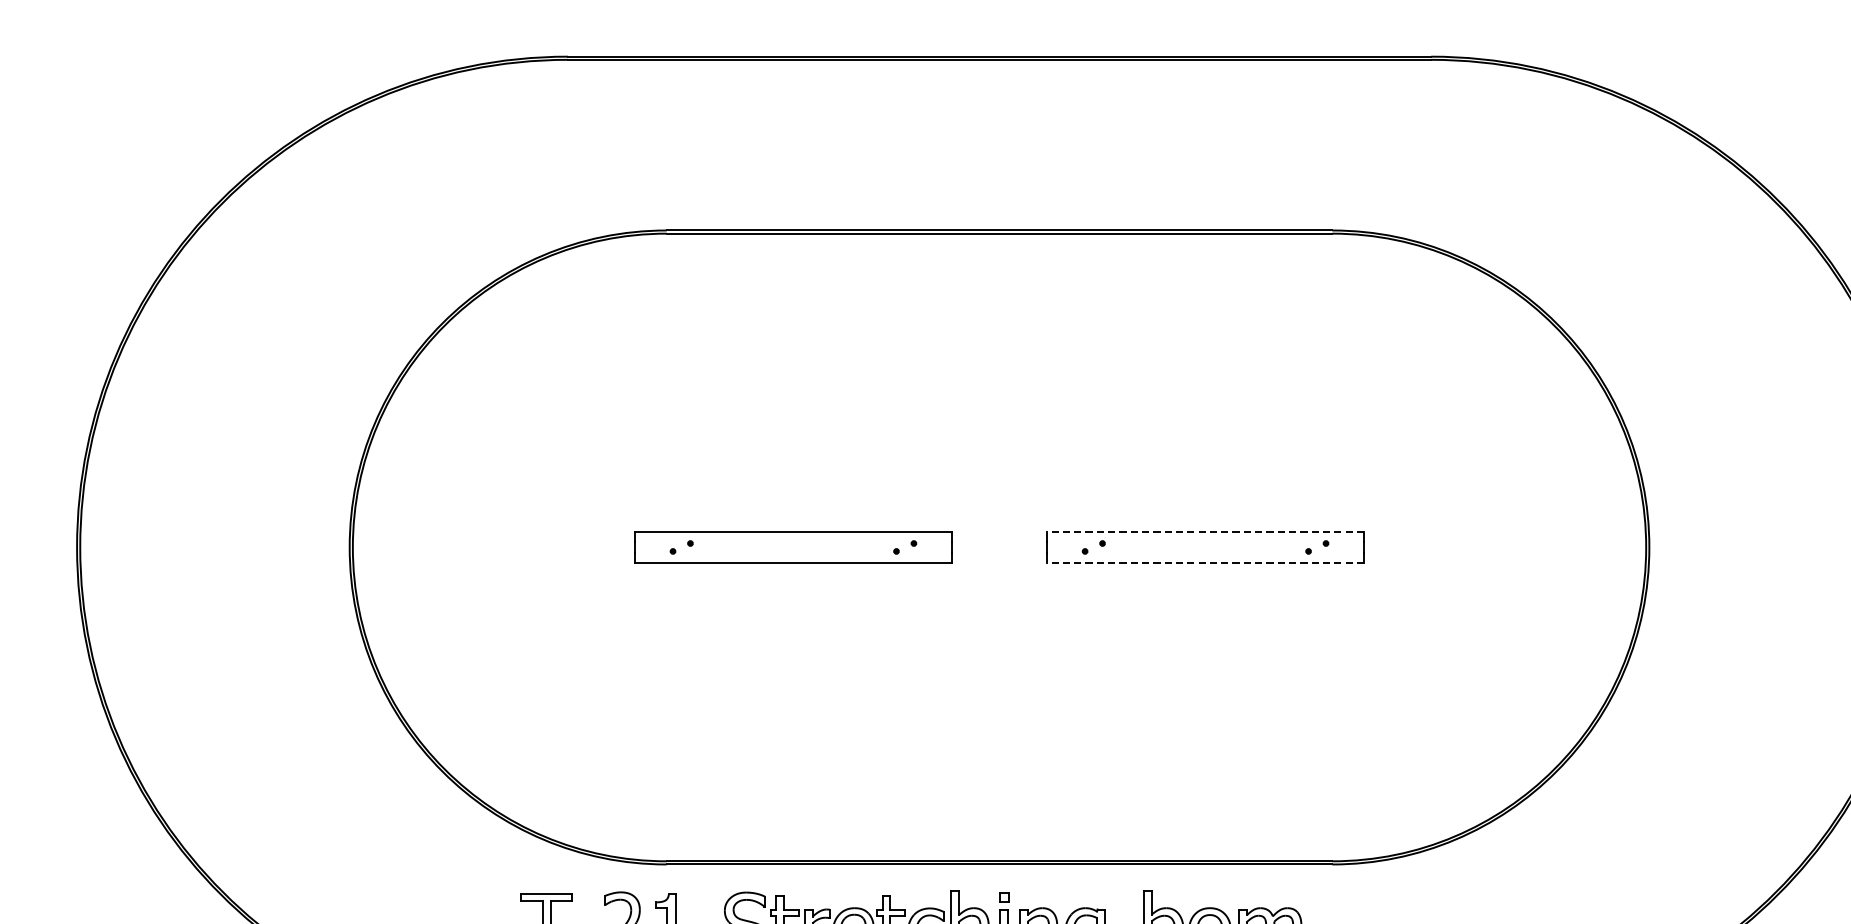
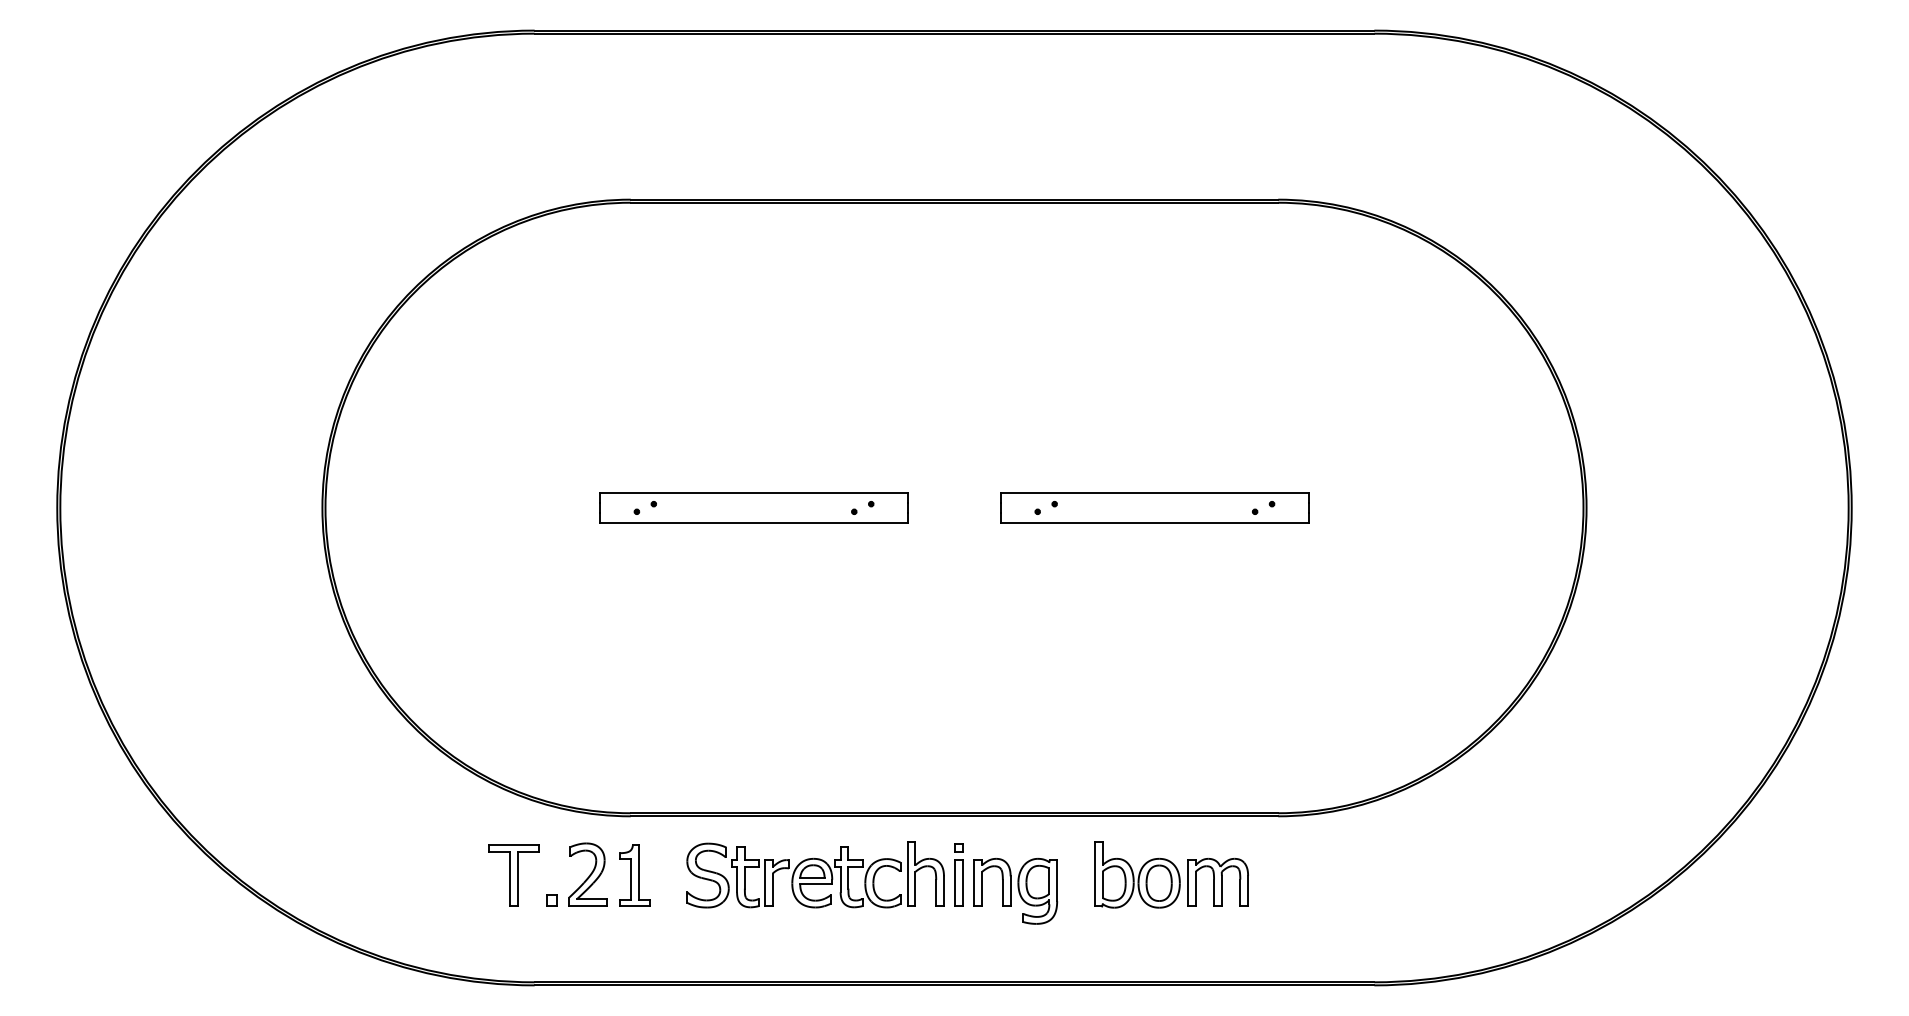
line: (1205, 532) -> (1154, 493), dashed -> solid
line: (1205, 562) -> (1154, 522), dashed -> solid

